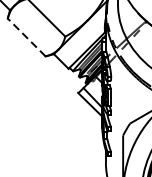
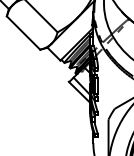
line: (26, 38) -> (23, 33), dashed -> solid

